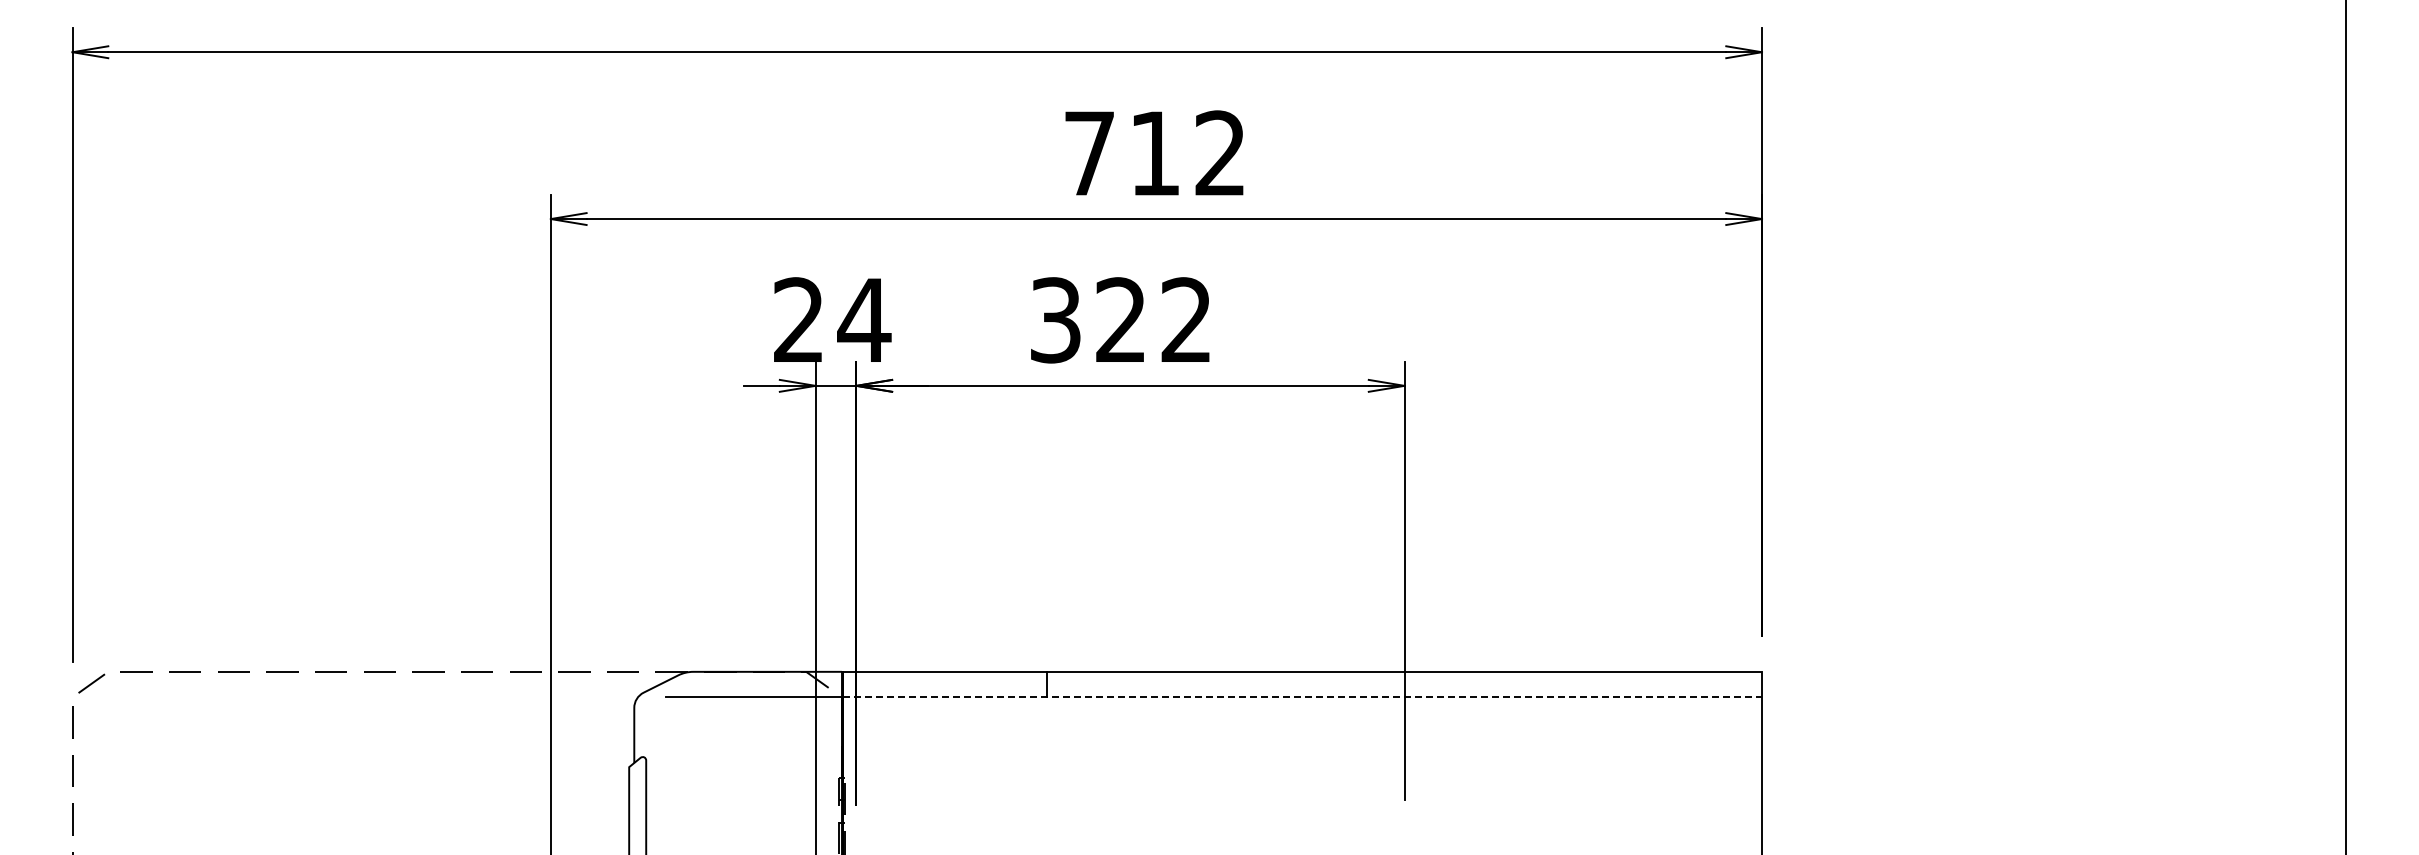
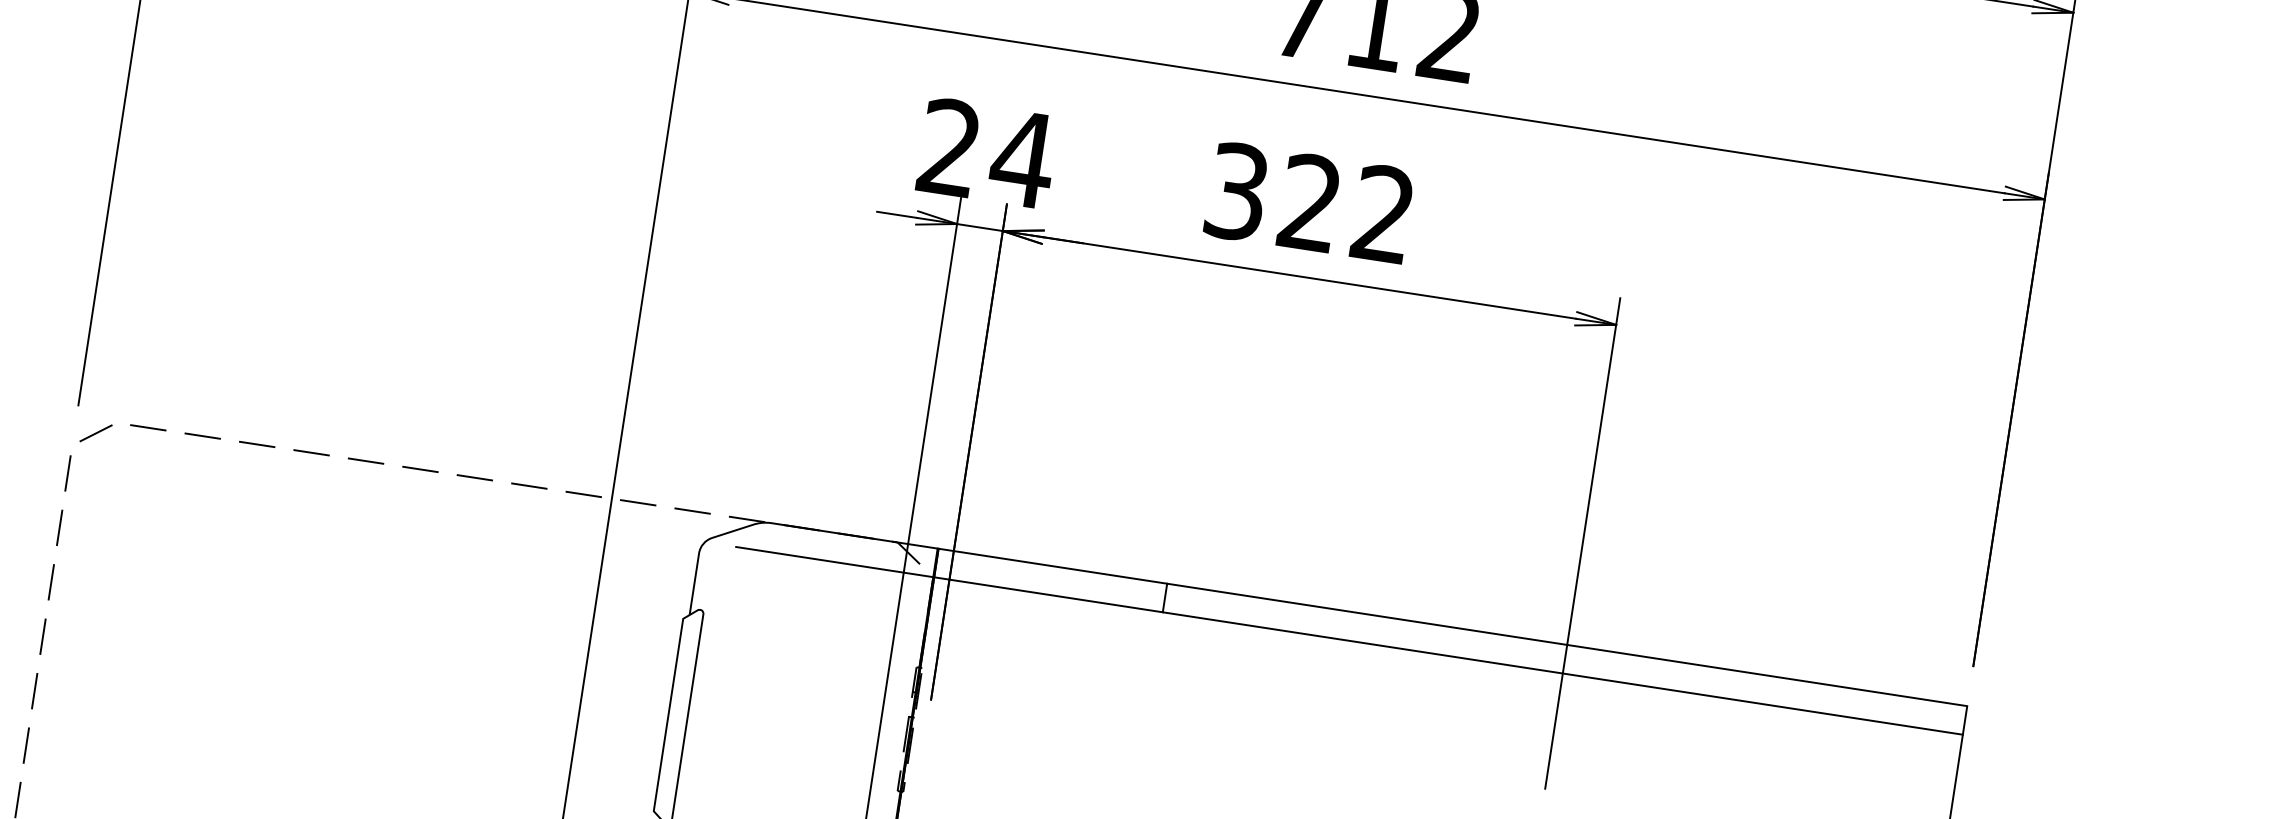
line: (1302, 697) -> (1448, 656), dashed -> solid

